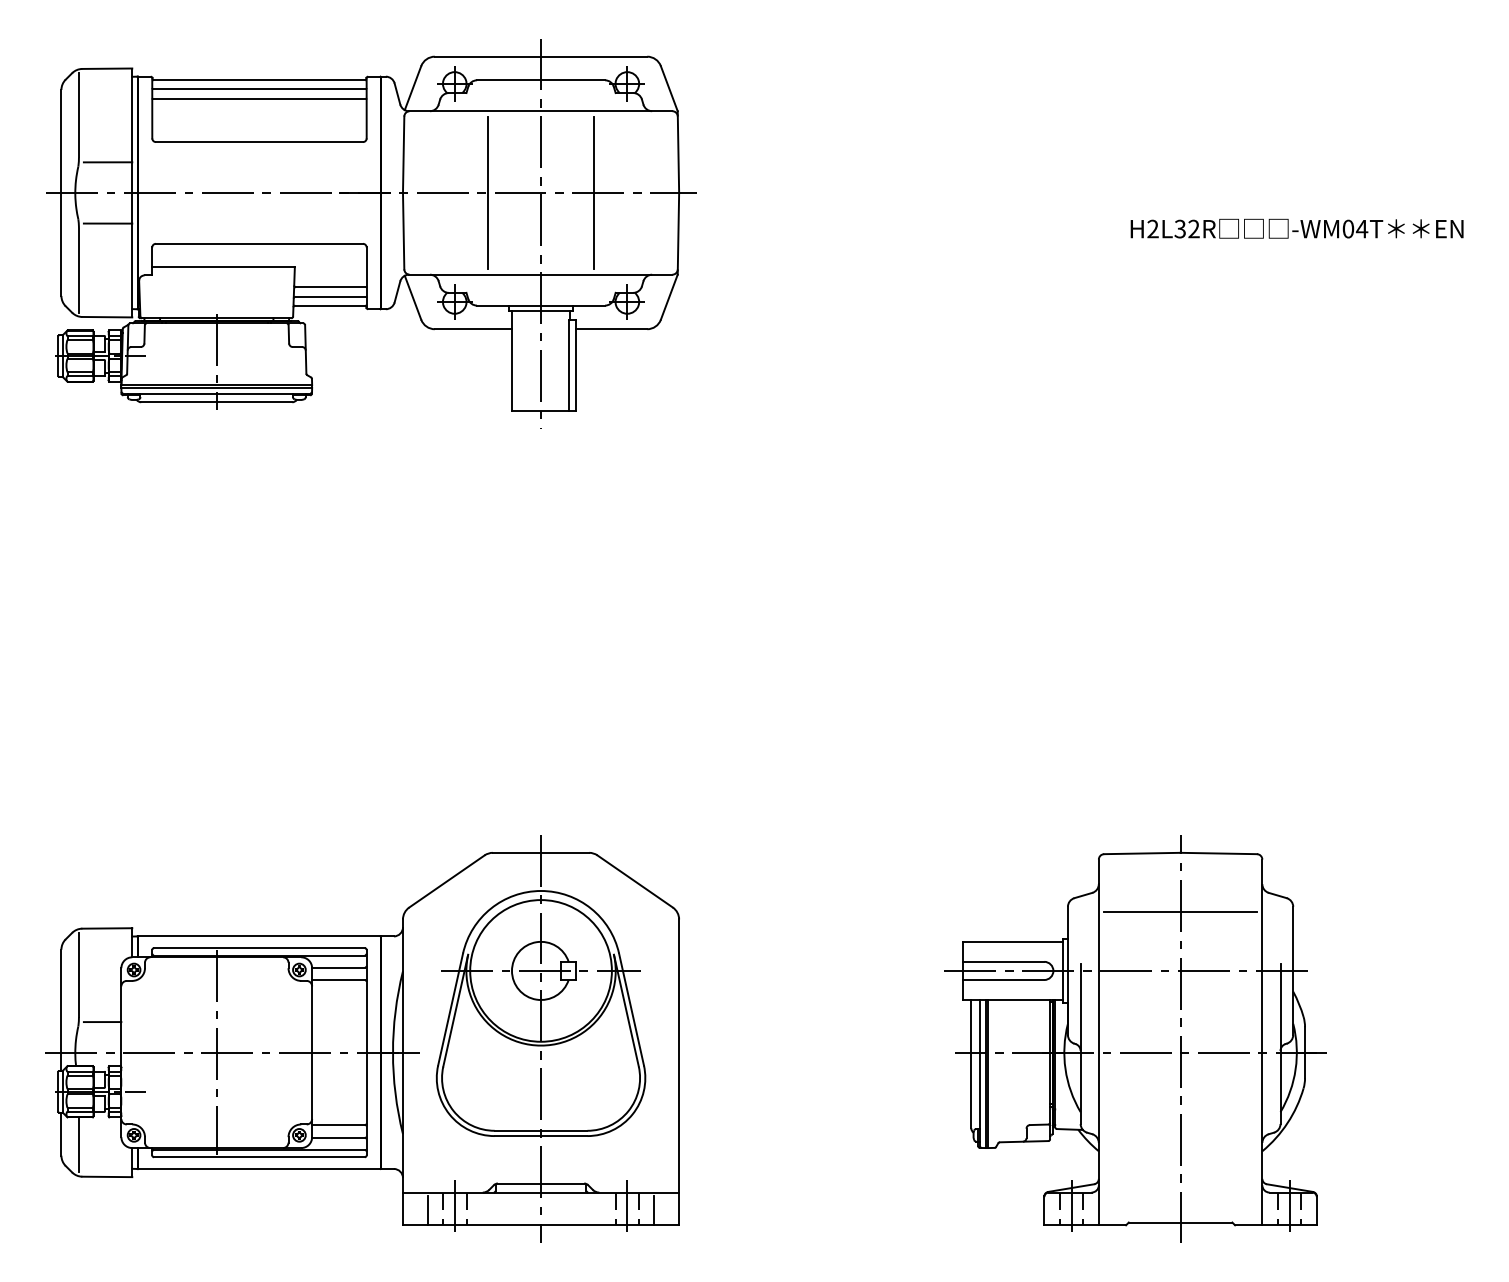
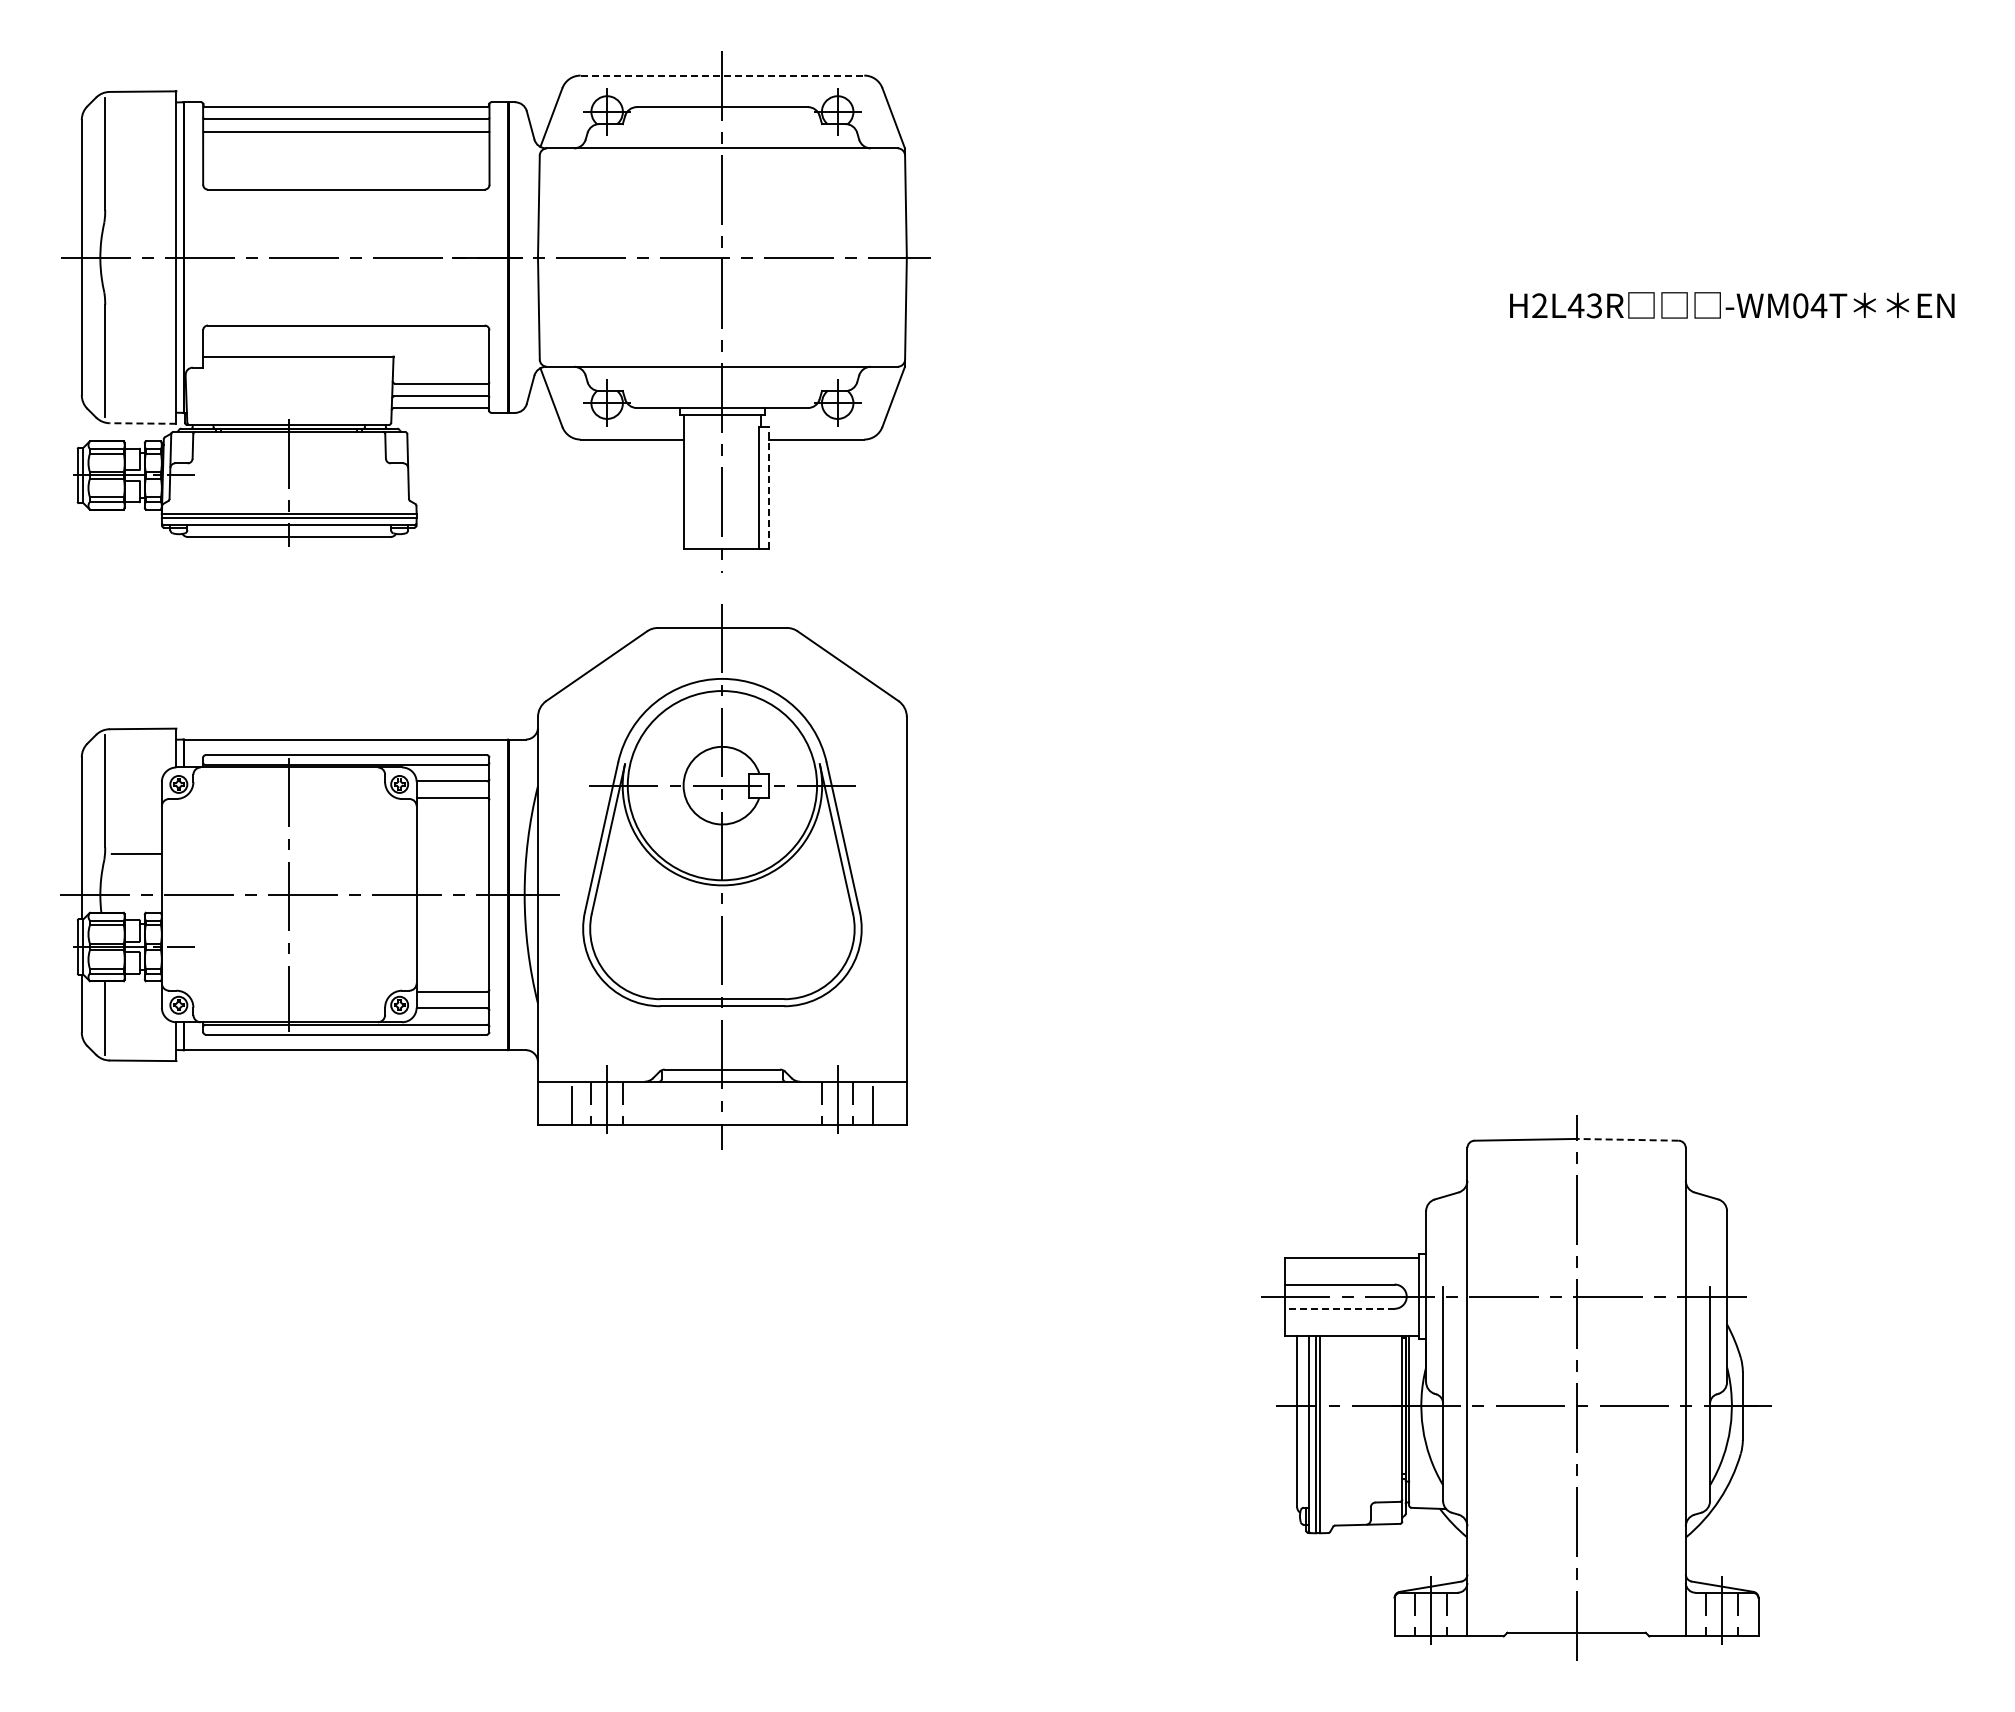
line: (541, 56) -> (722, 75), solid -> dashed
line: (107, 162) -> (143, 216), removed
line: (488, 192) -> (652, 257), removed
line: (593, 192) -> (792, 257), removed
line: (107, 223) -> (143, 298), removed
text: (1186, 228) -> (1584, 305), H2L32R -> H2L43R
line: (106, 317) -> (142, 423), solid -> dashed
line: (575, 365) -> (768, 488), solid -> dashed
line: (1218, 853) -> (1627, 1139), solid -> dashed
line: (1180, 911) -> (1576, 1217), removed
line: (1003, 979) -> (1340, 1308), solid -> dashed
part: (362, 1038) -> (483, 876), moved

